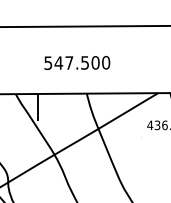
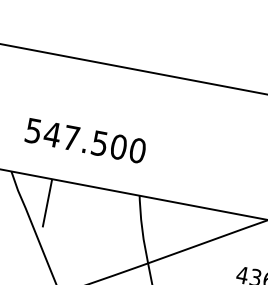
text: (77, 63) -> (85, 141), moved

